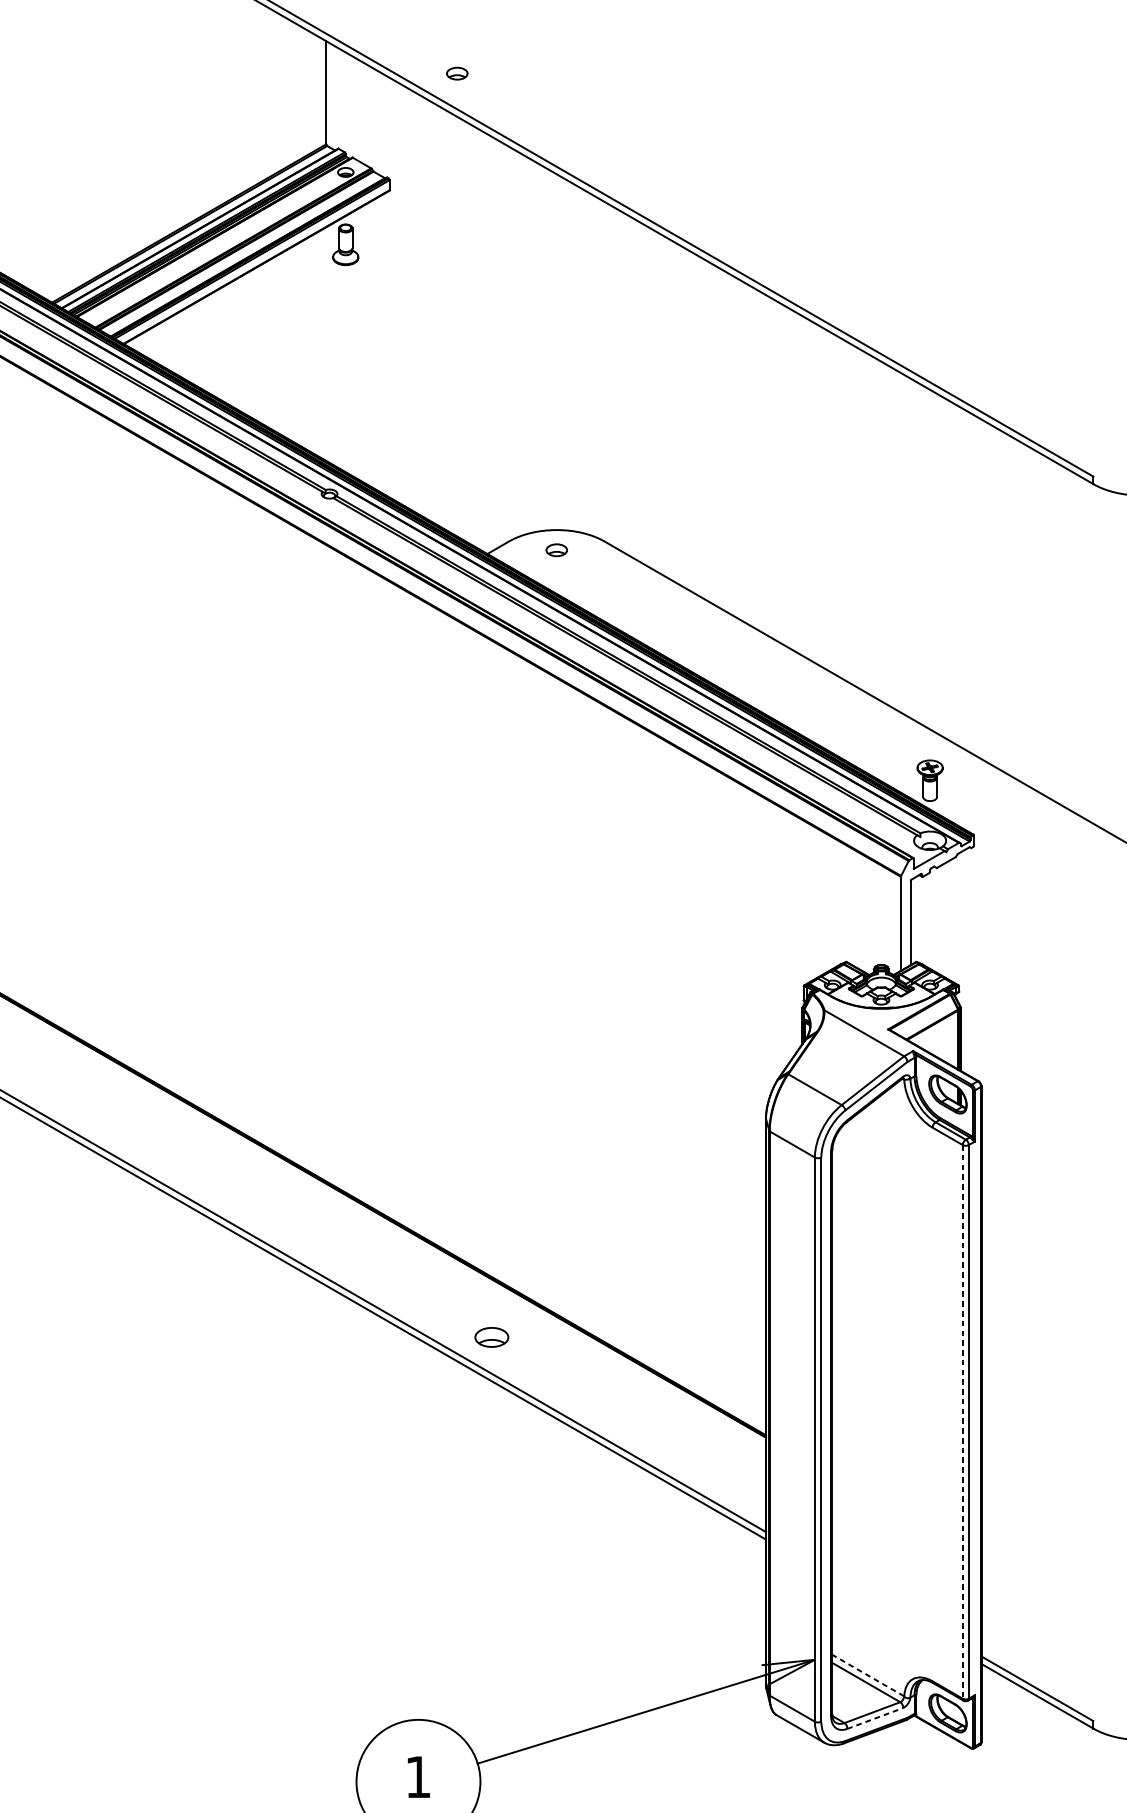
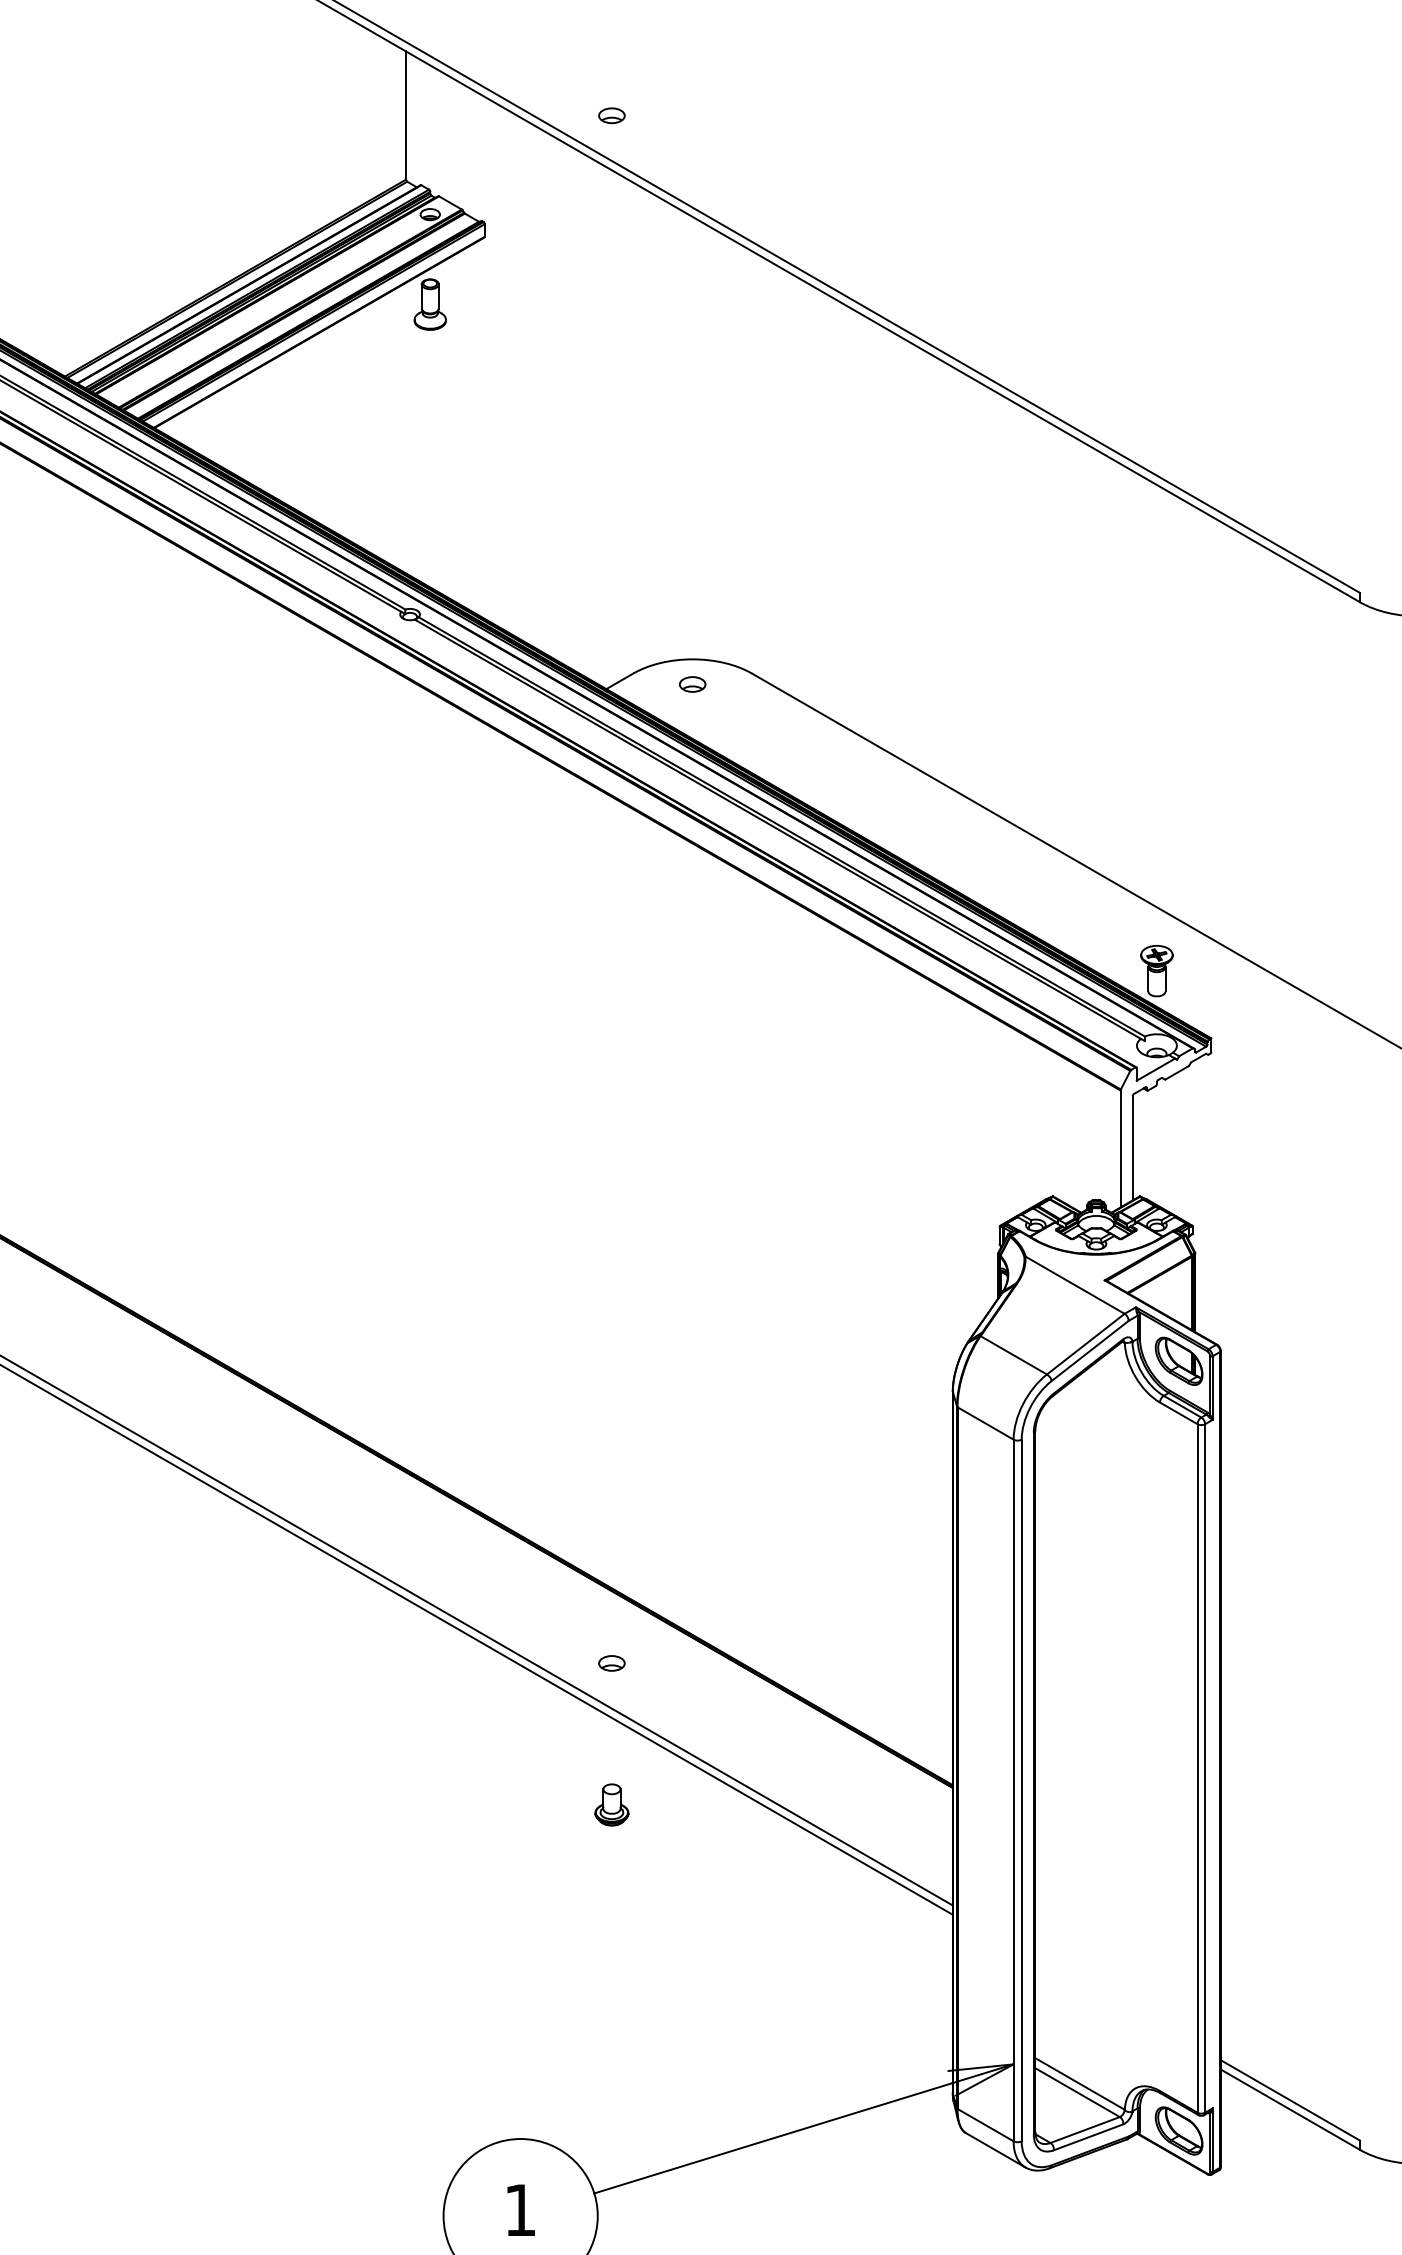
part: (456, 73) -> (611, 115), moved
part: (491, 1337) -> (611, 1663), size x0.62
line: (962, 1421) -> (1197, 1768), dashed -> solid
part: (491, 1450) -> (611, 1804), added
line: (867, 1675) -> (1079, 2083), dashed -> solid
line: (875, 1718) -> (1088, 2137), dashed -> solid

